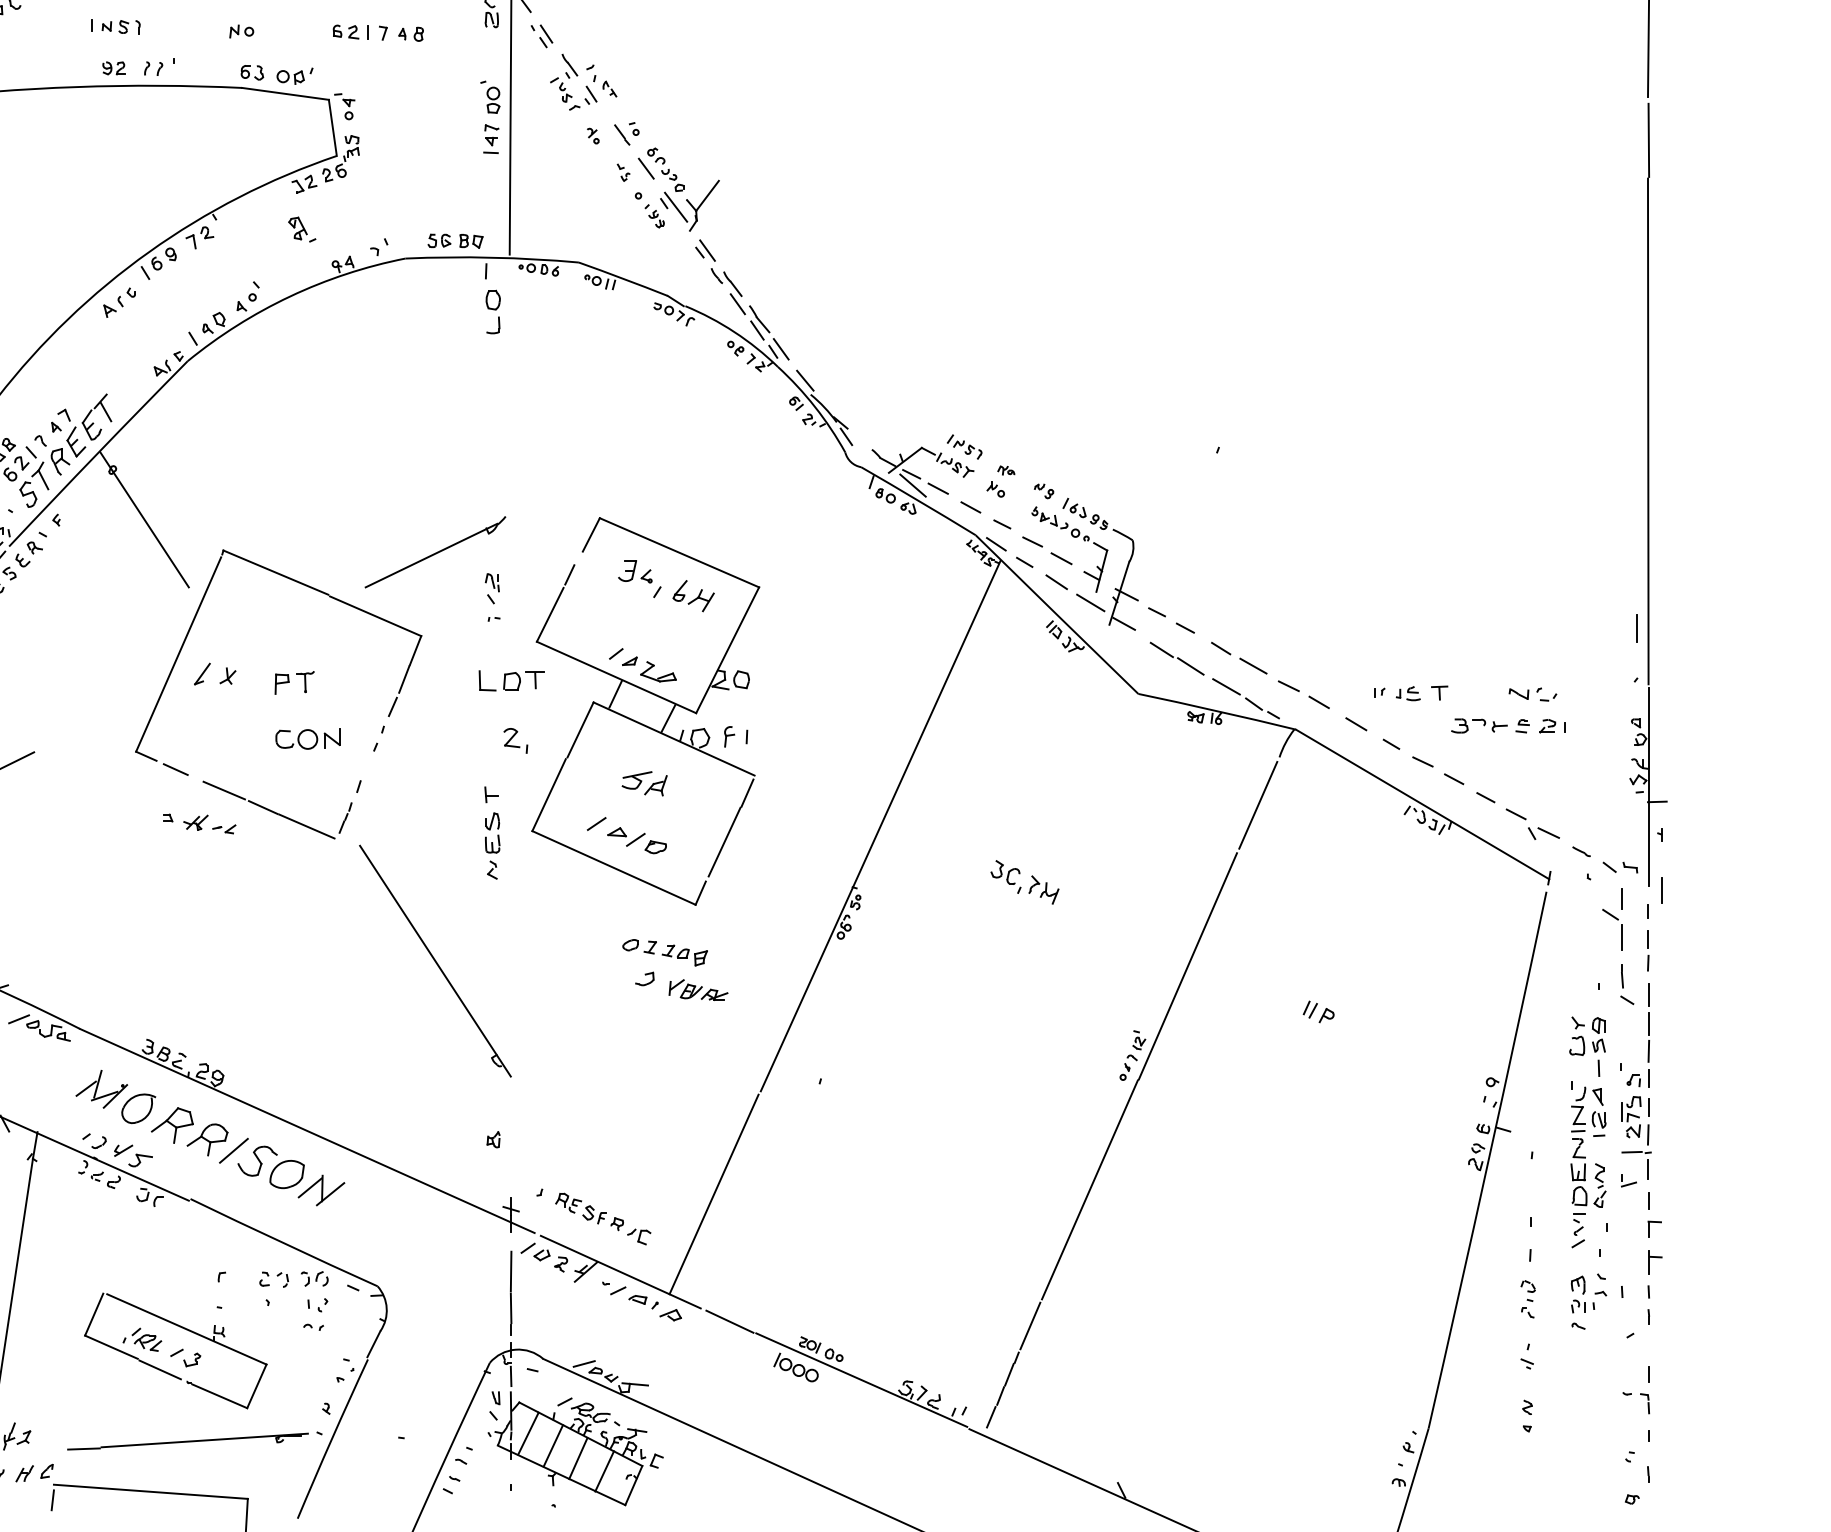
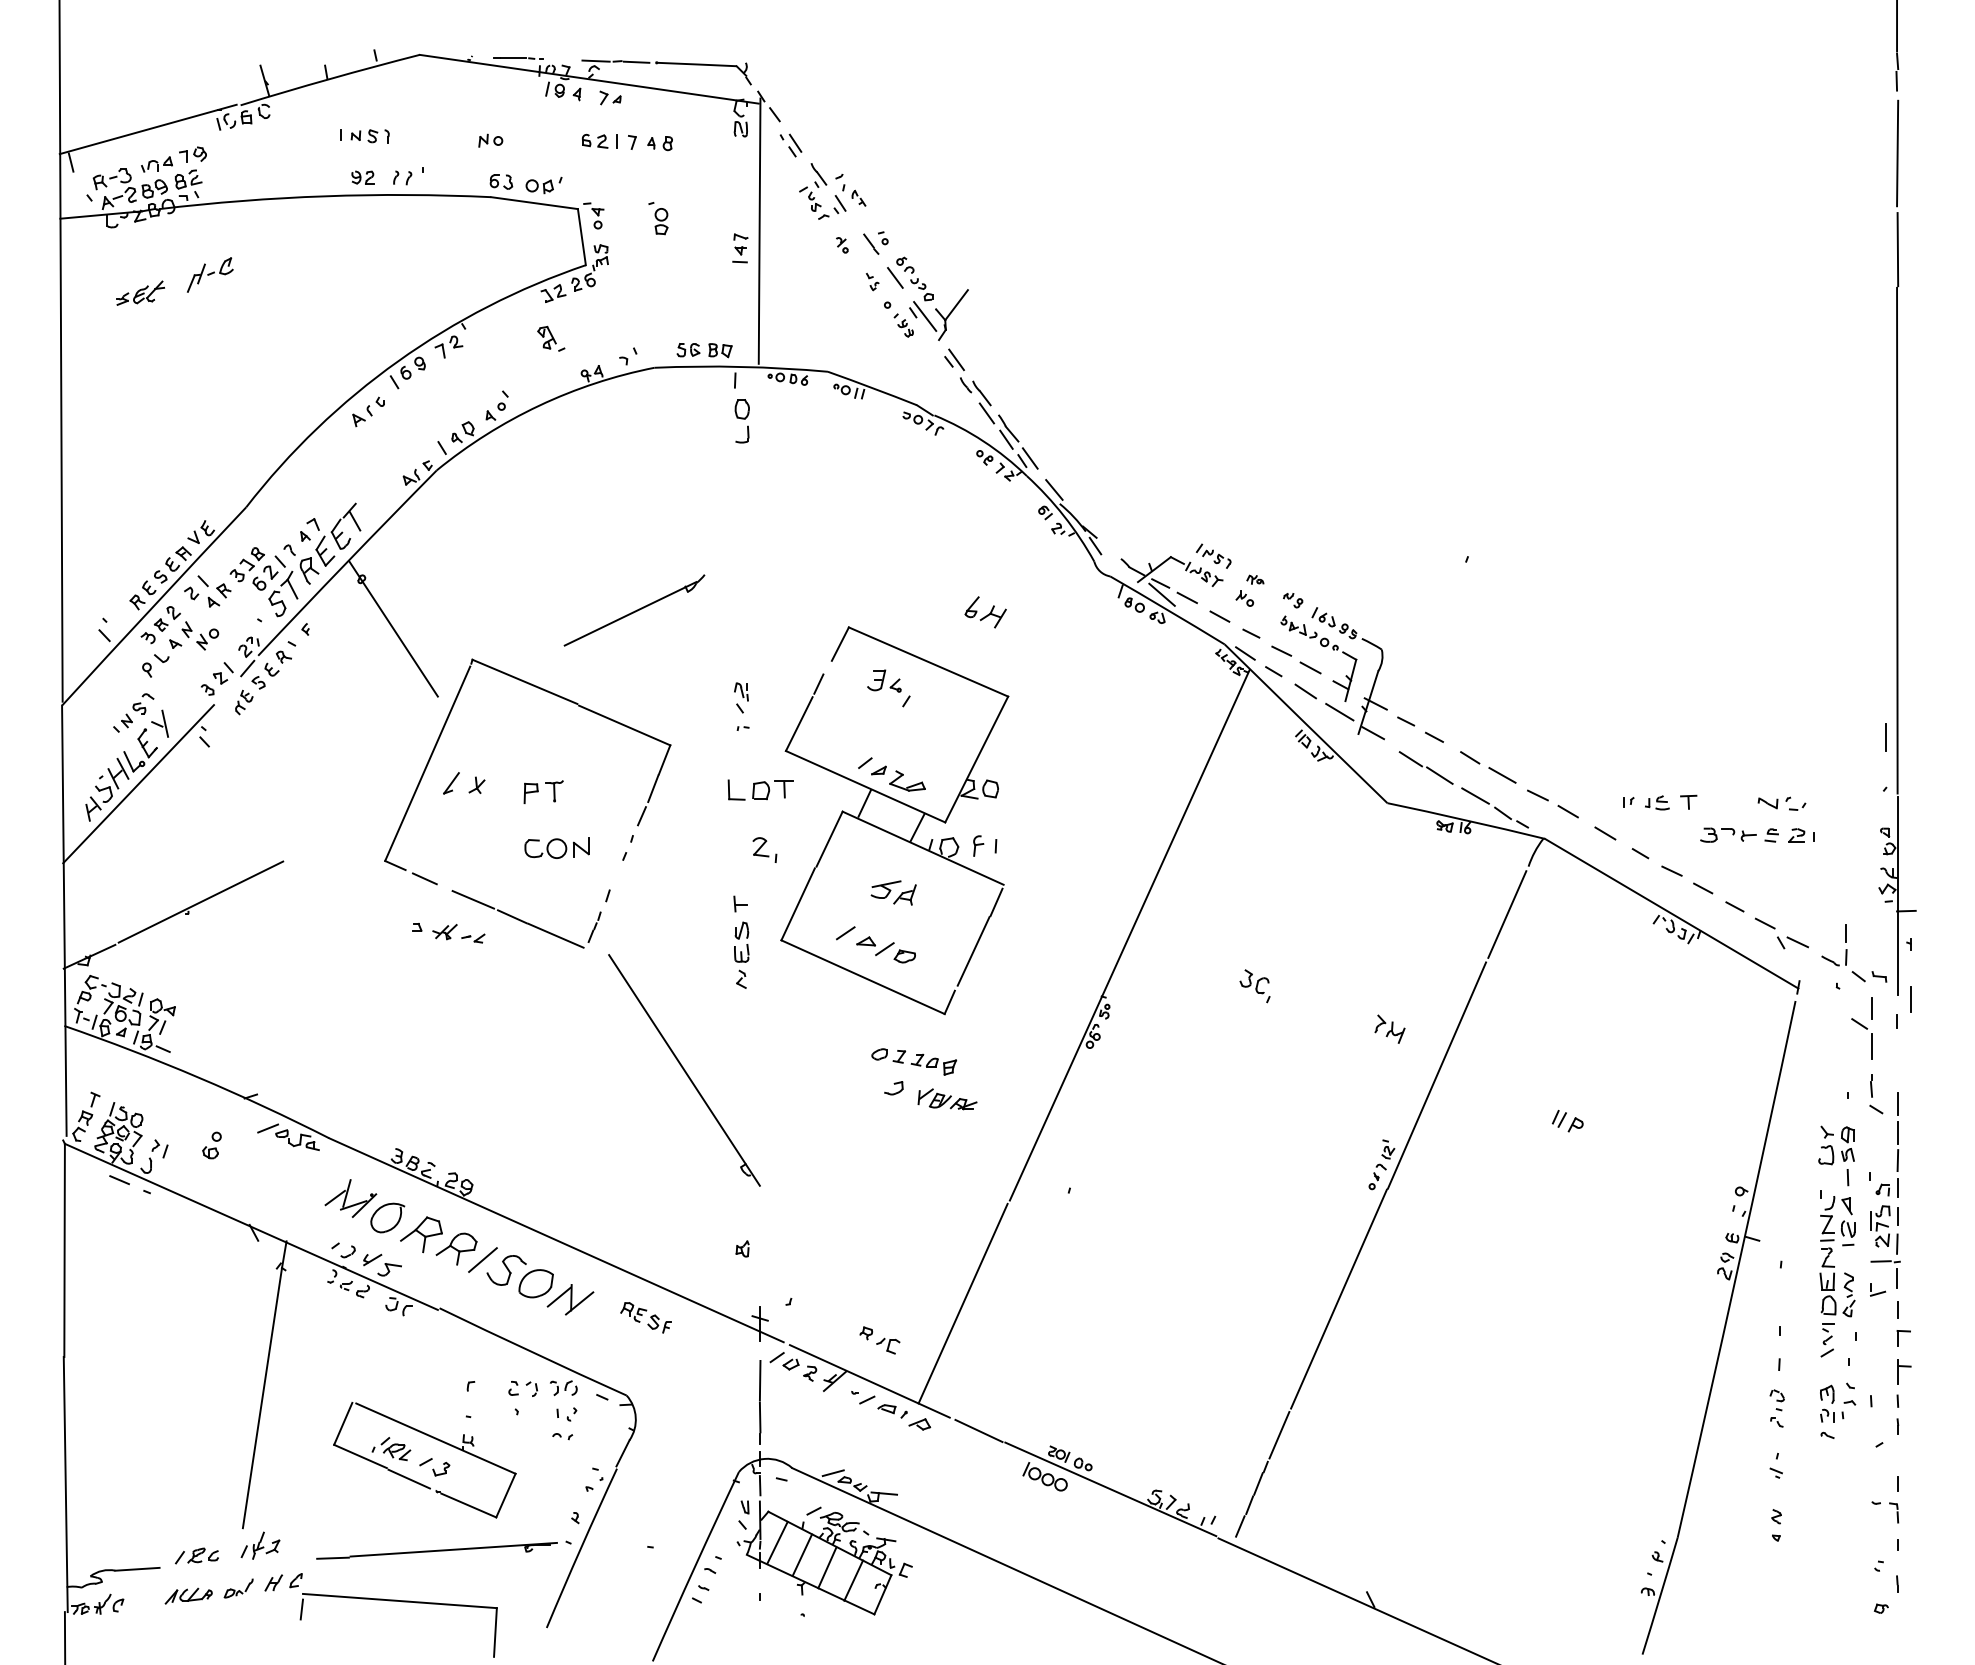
part: (490, 97) -> (658, 218), moved
part: (435, 552) -> (634, 610), moved
part: (693, 596) -> (985, 612), moved
part: (1043, 889) -> (1389, 1028), moved
line: (1648, 948) -> (1846, 942), moved
part: (580, 1208) -> (645, 1317), moved

